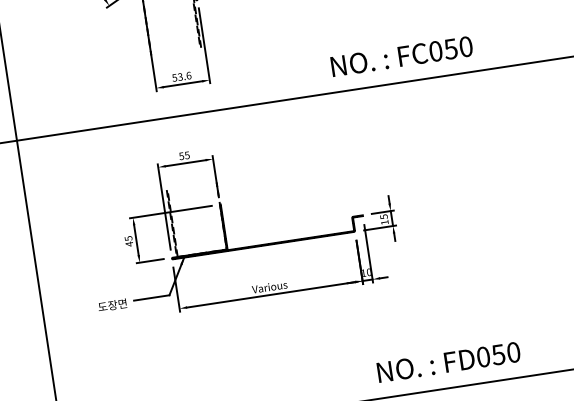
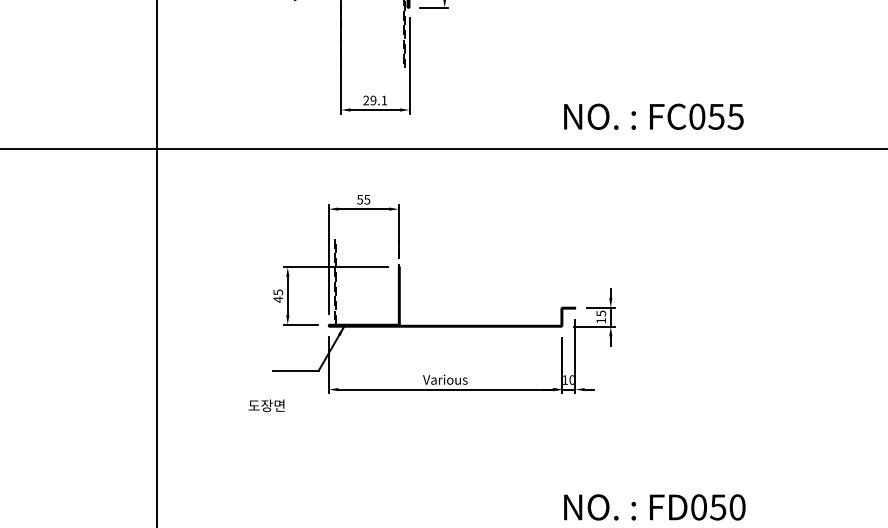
text: (465, 46) -> (735, 116), FC050 -> FC055
text: (181, 76) -> (375, 100), 53.6 -> 29.1
text: (112, 305) -> (266, 405), moved

